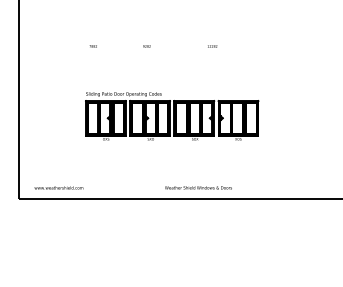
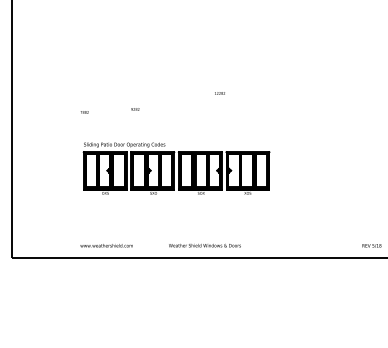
text: (93, 46) -> (84, 112), moved
text: (147, 46) -> (135, 109), moved
text: (58, 187) -> (106, 245), moved

